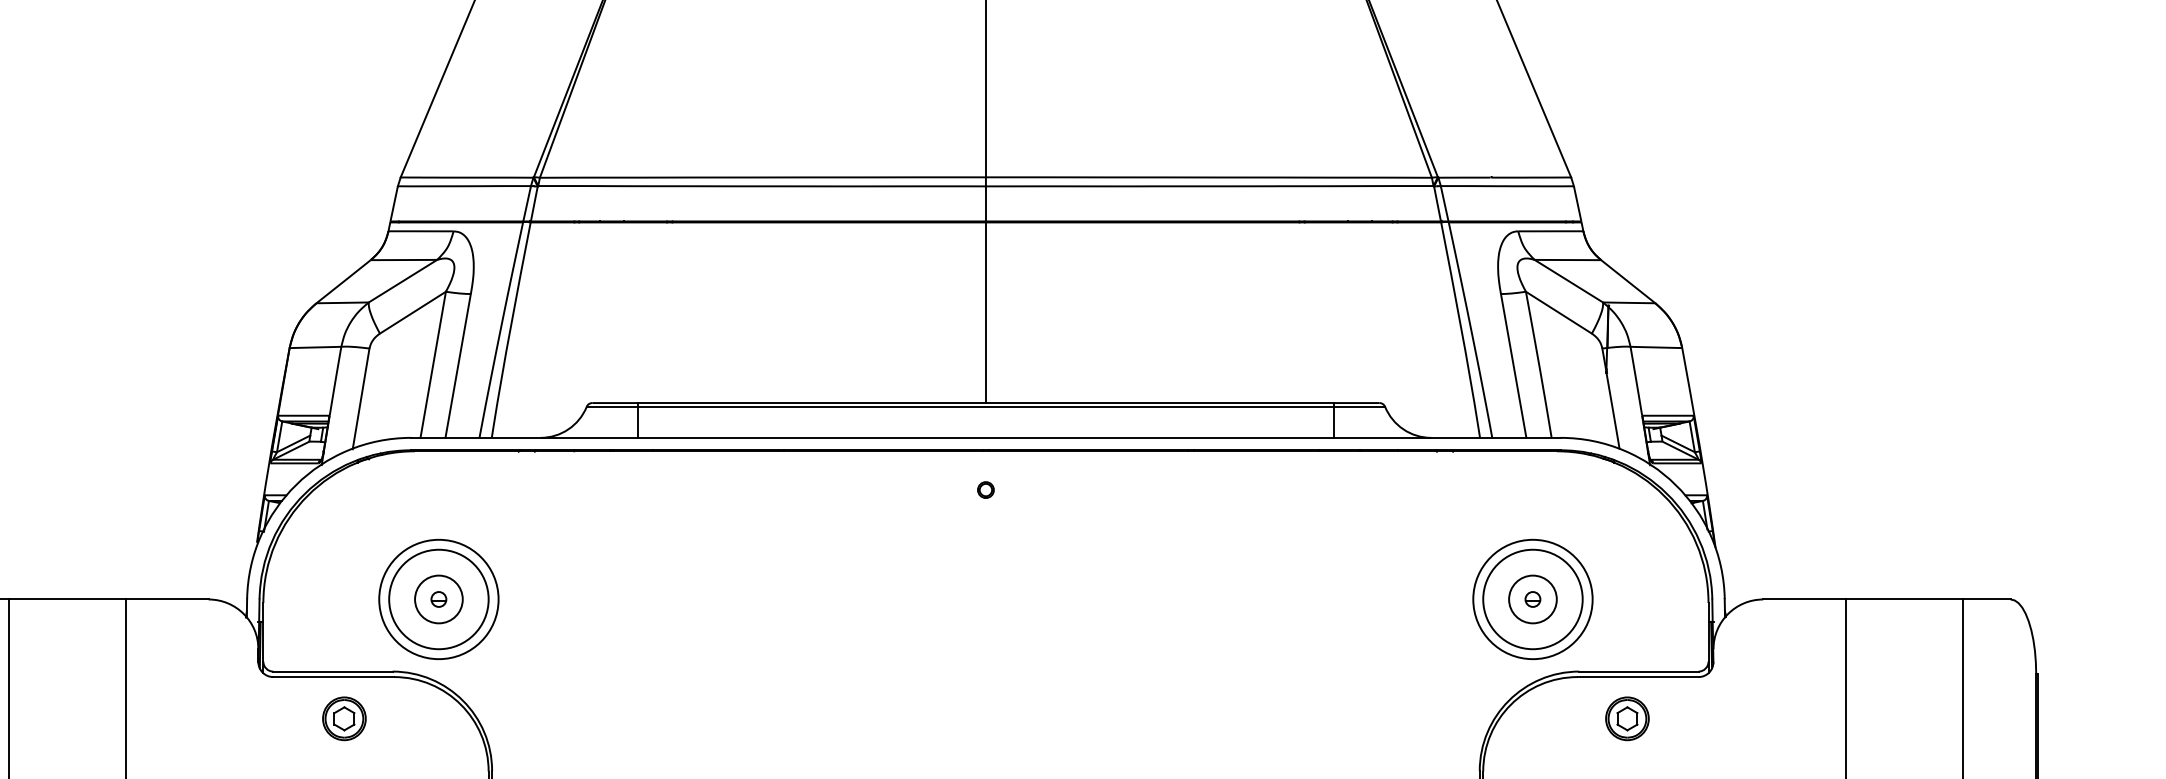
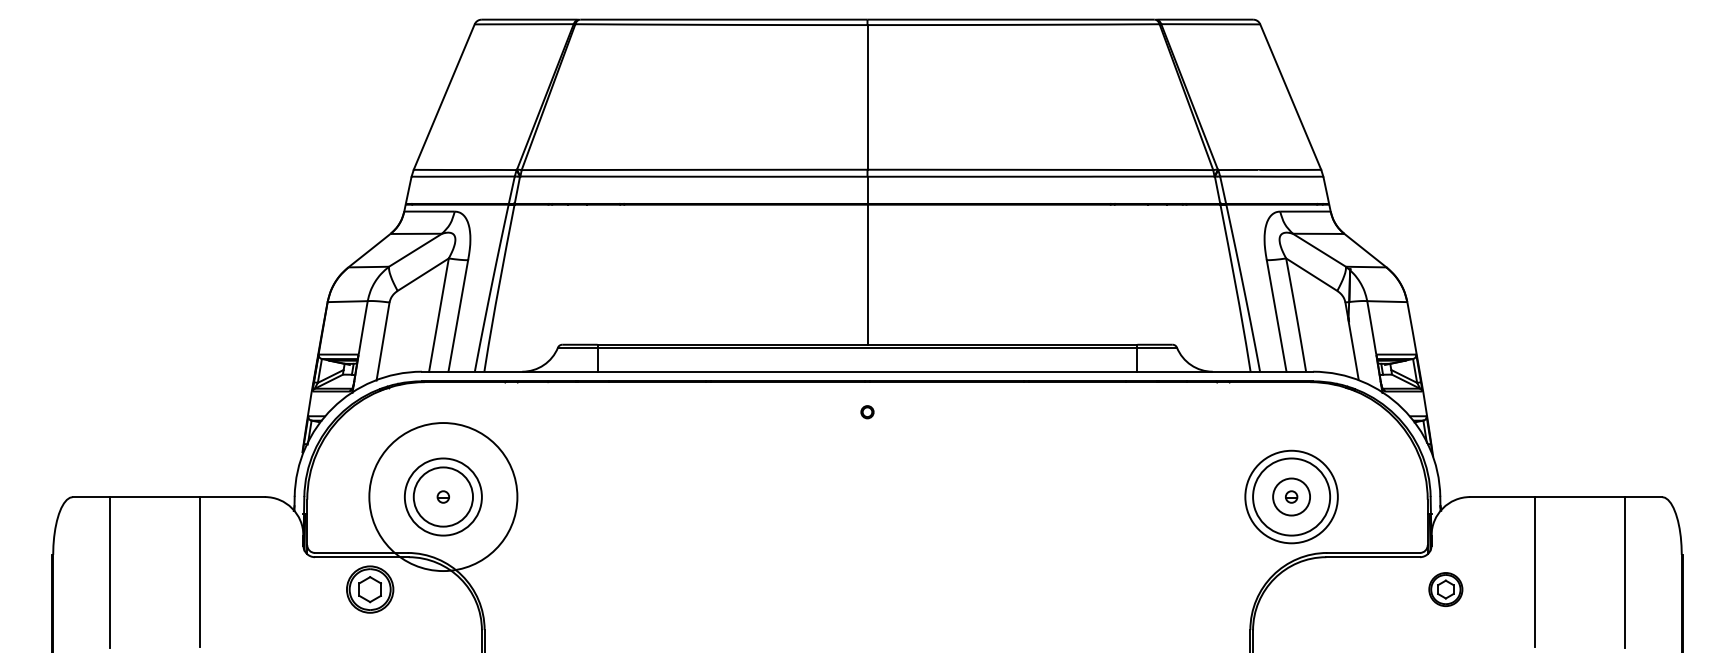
circle: (437, 598) -> (442, 496), size x1.6
circle: (439, 598) -> (443, 496), size x1.6
part: (343, 718) -> (369, 589), size x1.4
part: (1626, 718) -> (1445, 589), moved

